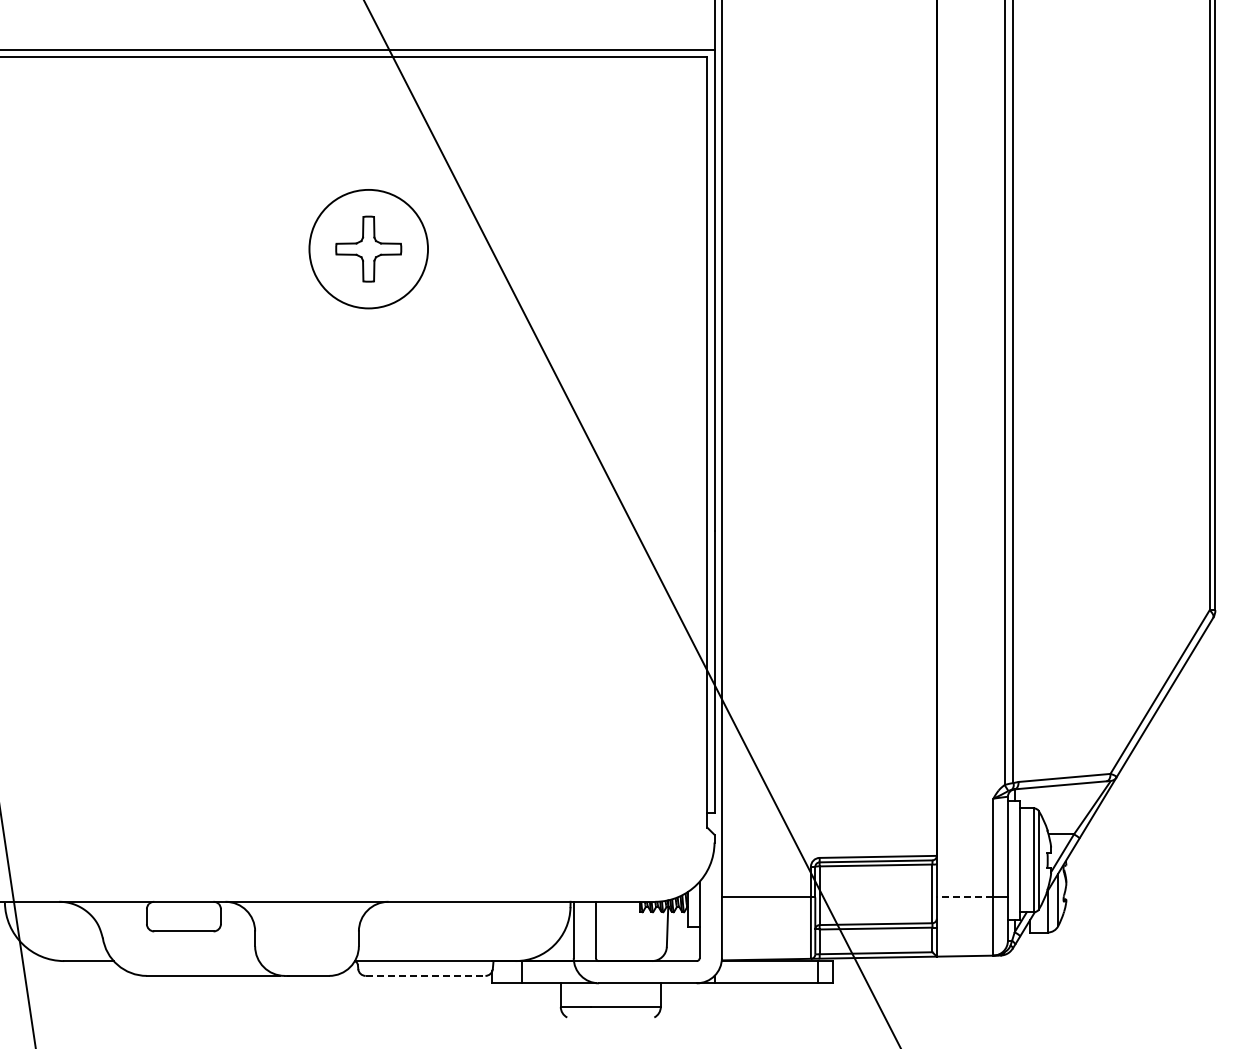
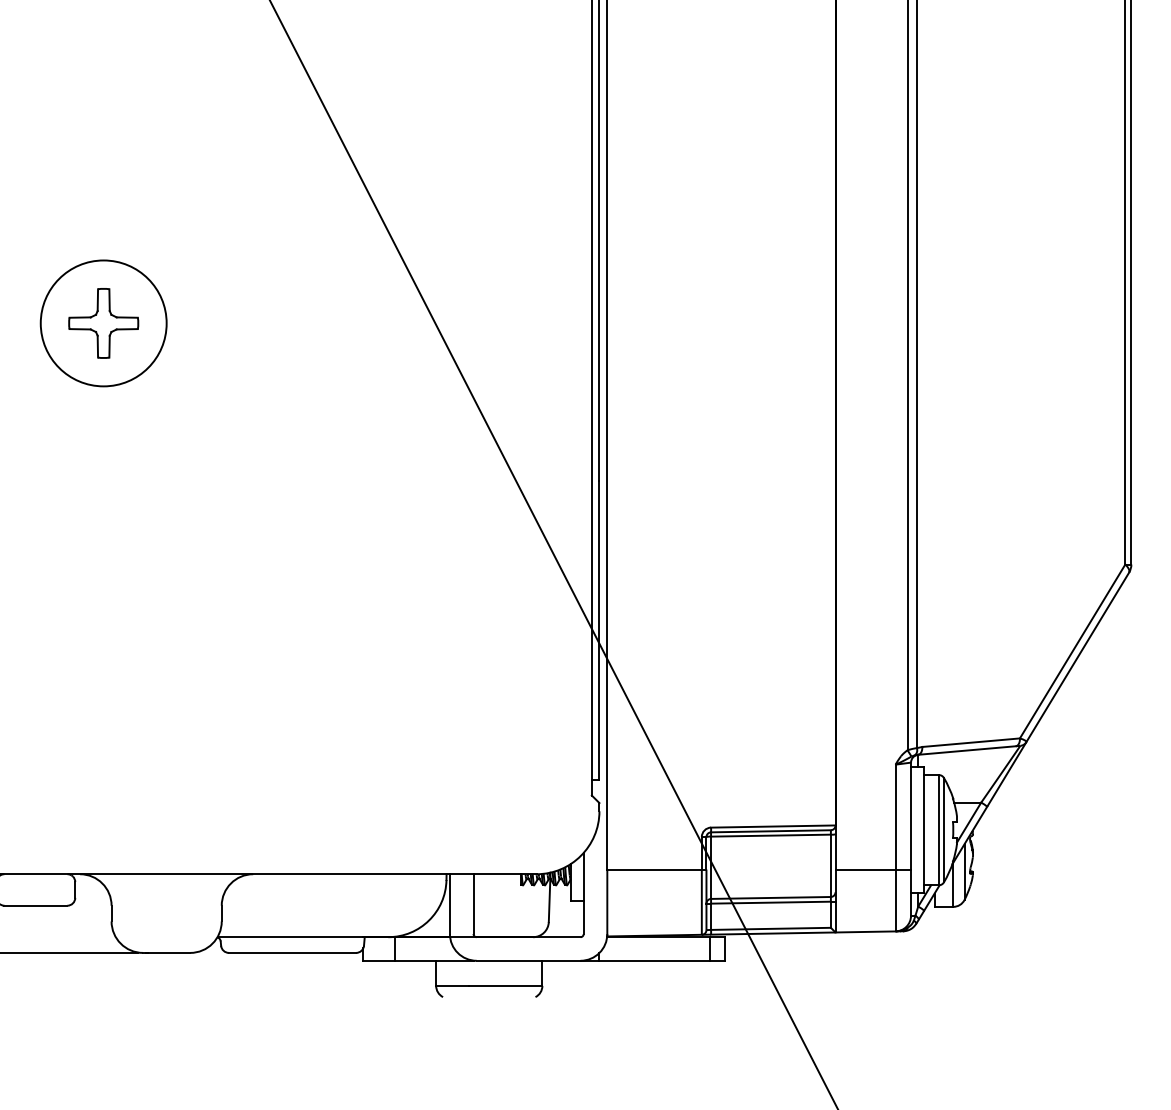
part: (368, 249) -> (103, 323), moved
line: (964, 897) -> (864, 869), dashed -> solid
line: (425, 975) -> (292, 952), dashed -> solid

